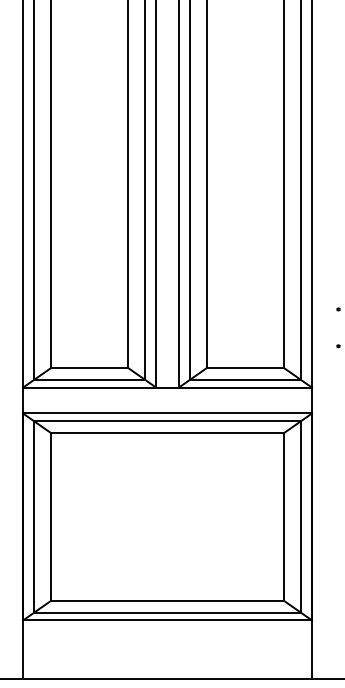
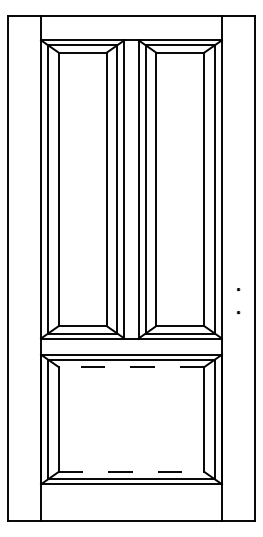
line: (167, 433) -> (131, 367), solid -> dashed
line: (167, 600) -> (131, 471), solid -> dashed

